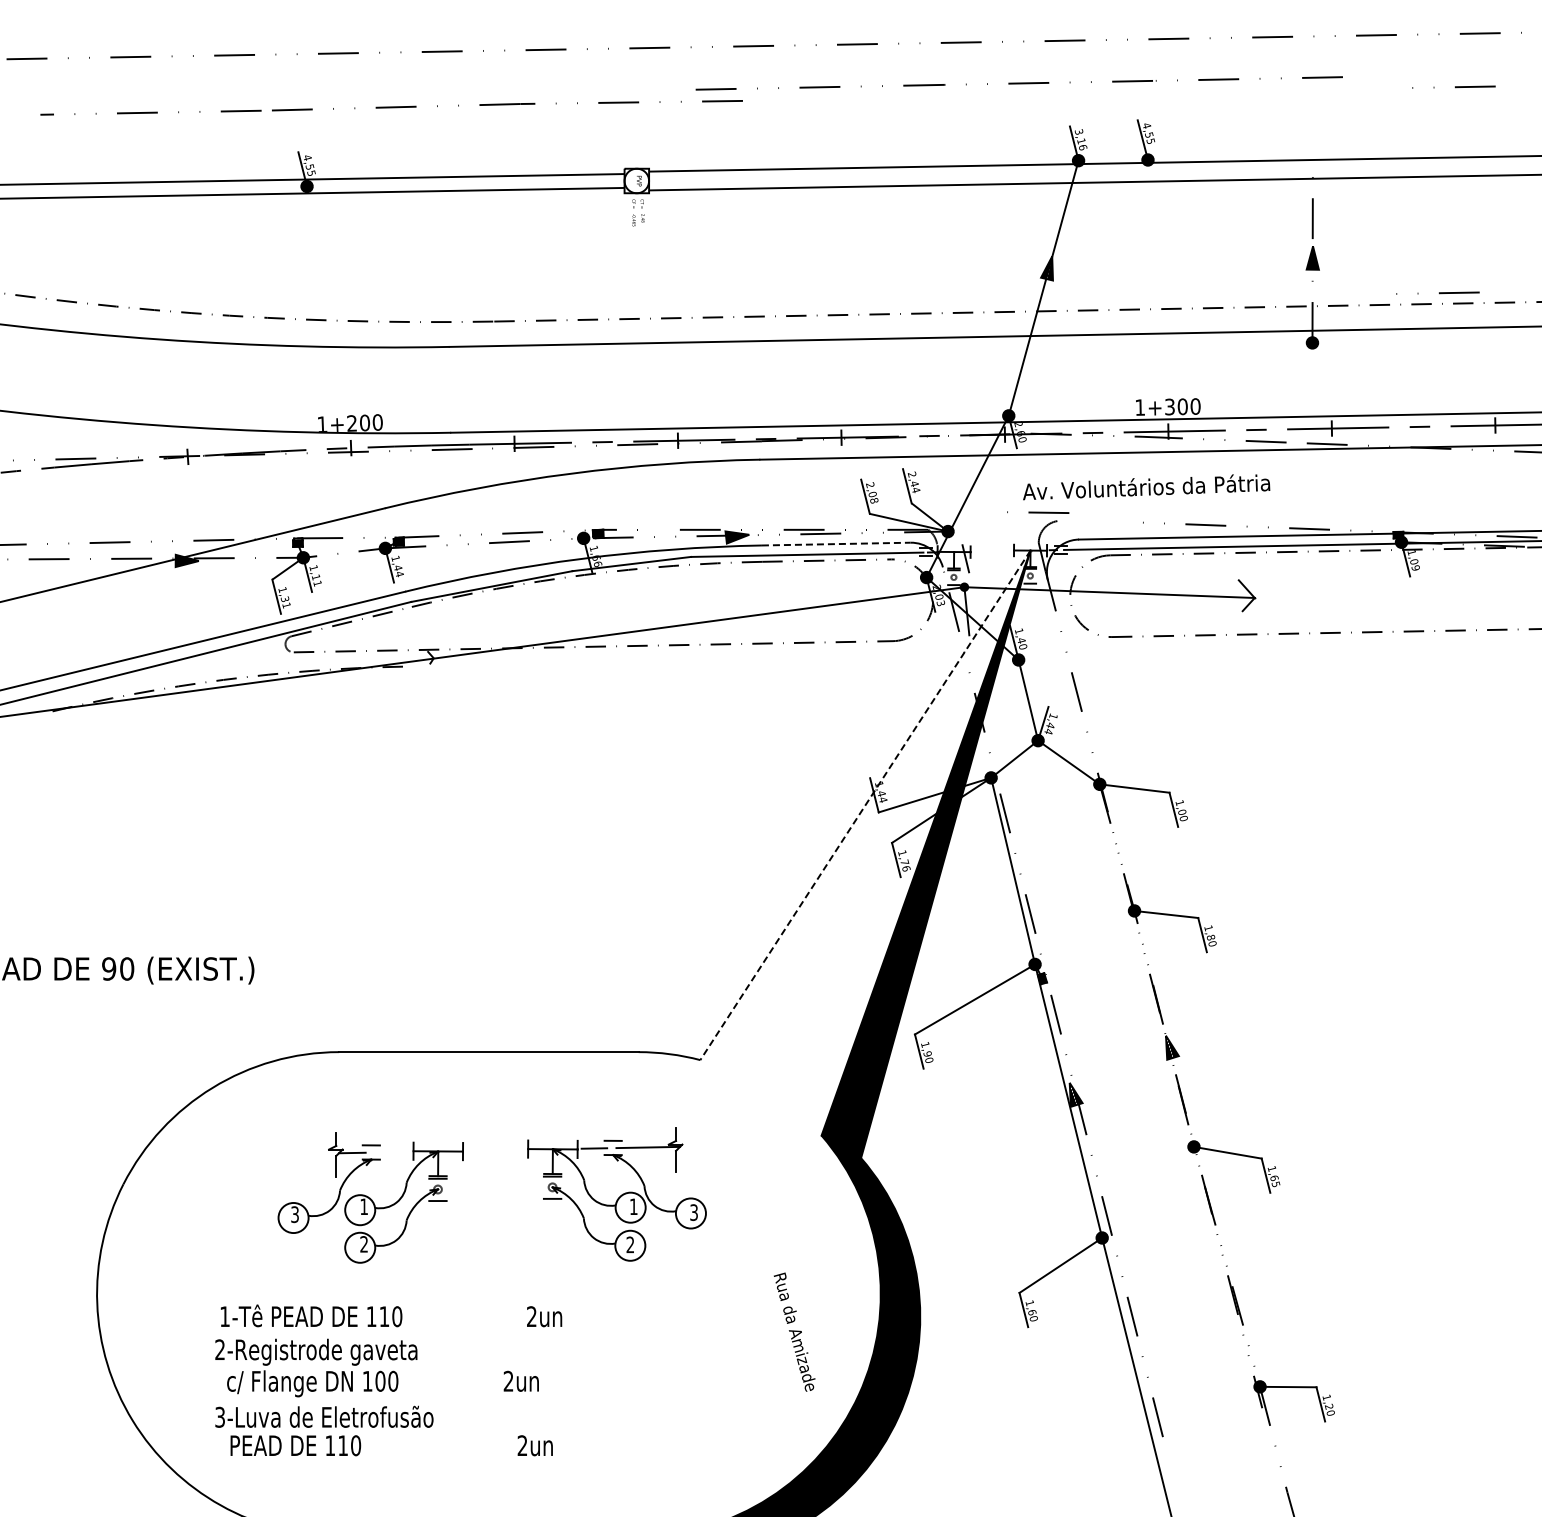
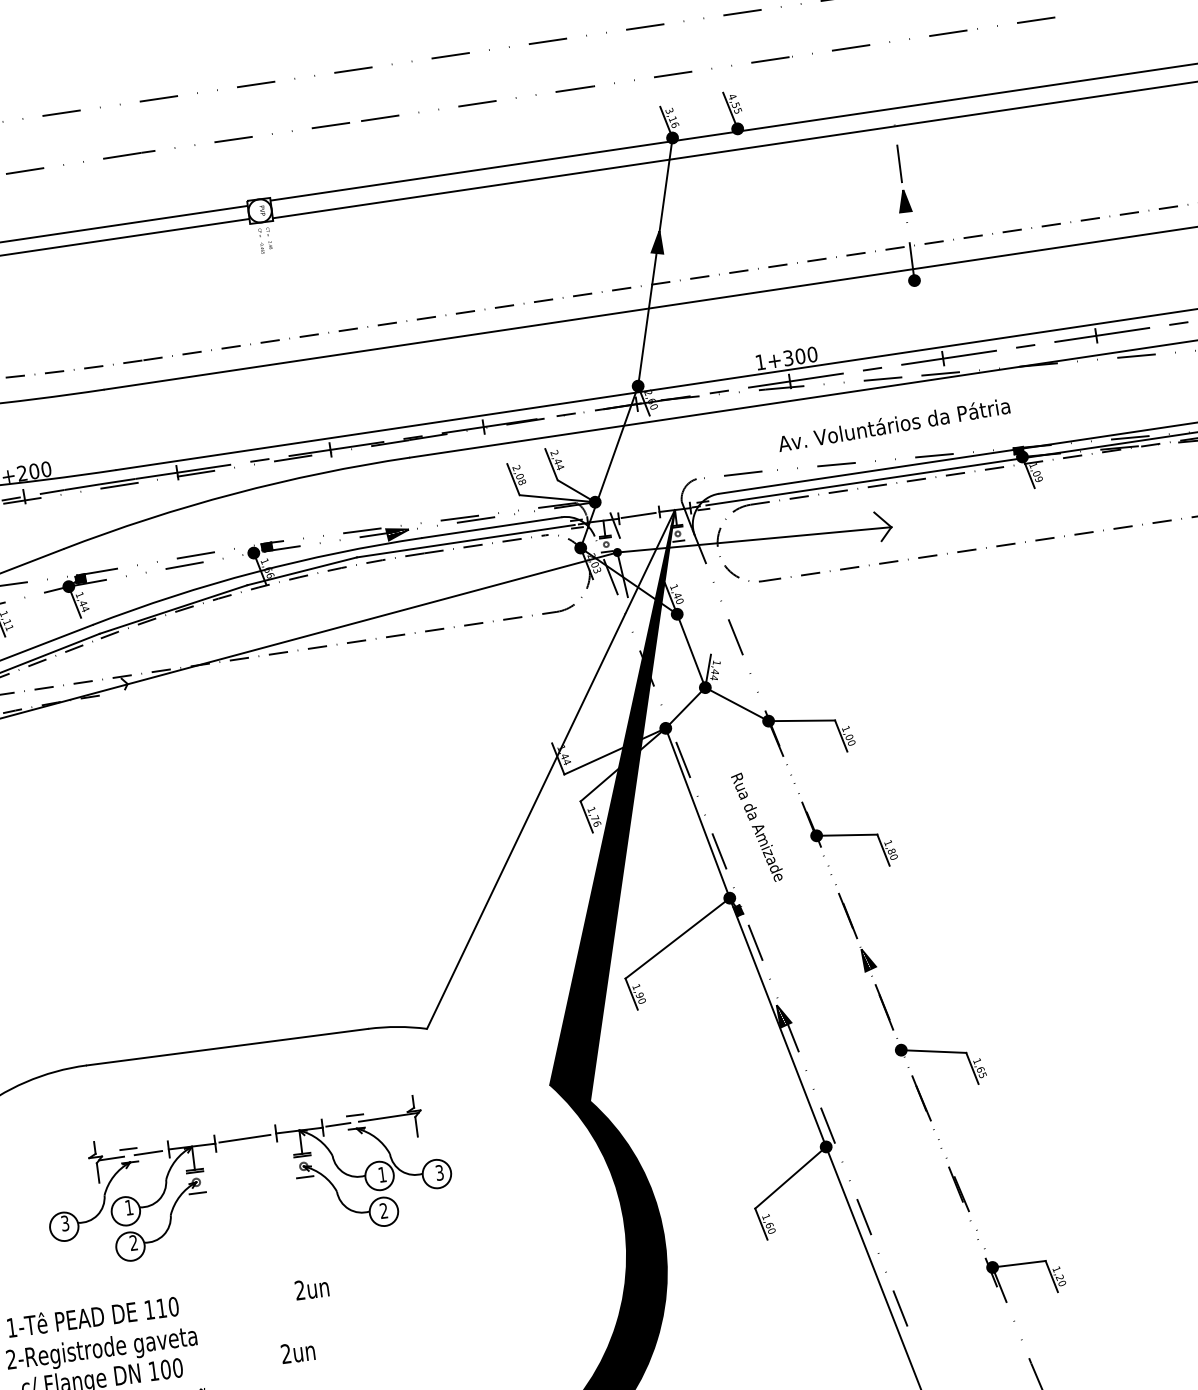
part: (1018, 83) -> (663, 75), moved
line: (1439, 292) -> (1027, 217), removed
text: (1146, 487) -> (894, 425), moved
line: (1038, 512) -> (733, 474), moved
line: (836, 544) -> (492, 527), dashed -> solid
line: (991, 550) -> (638, 514), added
line: (865, 805) -> (551, 769), dashed -> solid
line: (494, 1149) -> (244, 1137), added
line: (391, 1152) -> (148, 1153), added
text: (794, 1331) -> (757, 826), moved

